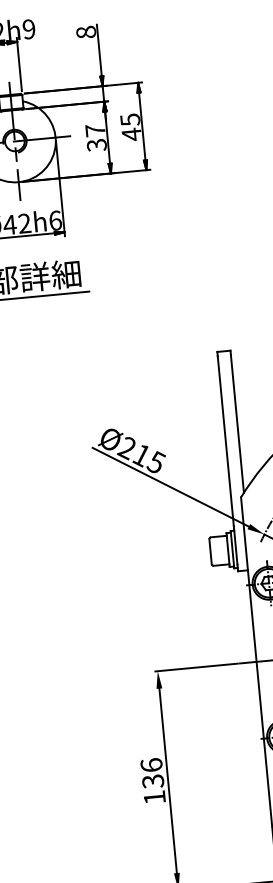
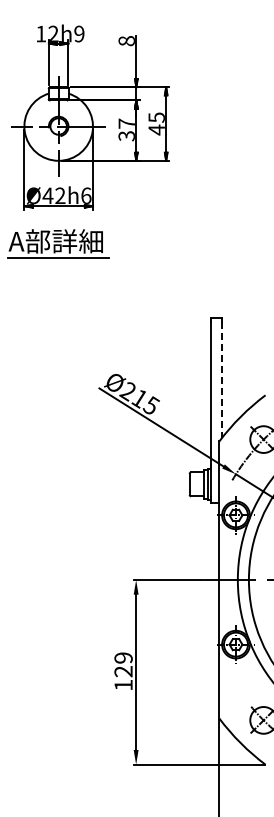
line: (237, 423) -> (222, 379), solid -> dashed
text: (152, 772) -> (123, 664), 136 -> 129

